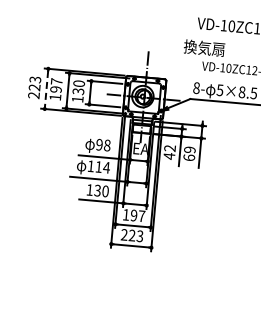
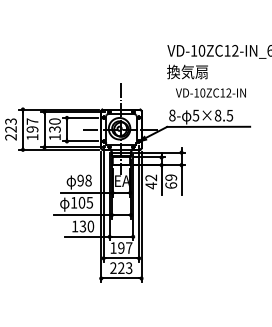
text: (204, 47) -> (187, 71), moved
line: (46, 88) -> (22, 129), dashed -> solid
text: (102, 167) -> (85, 202), 114 -> 105

